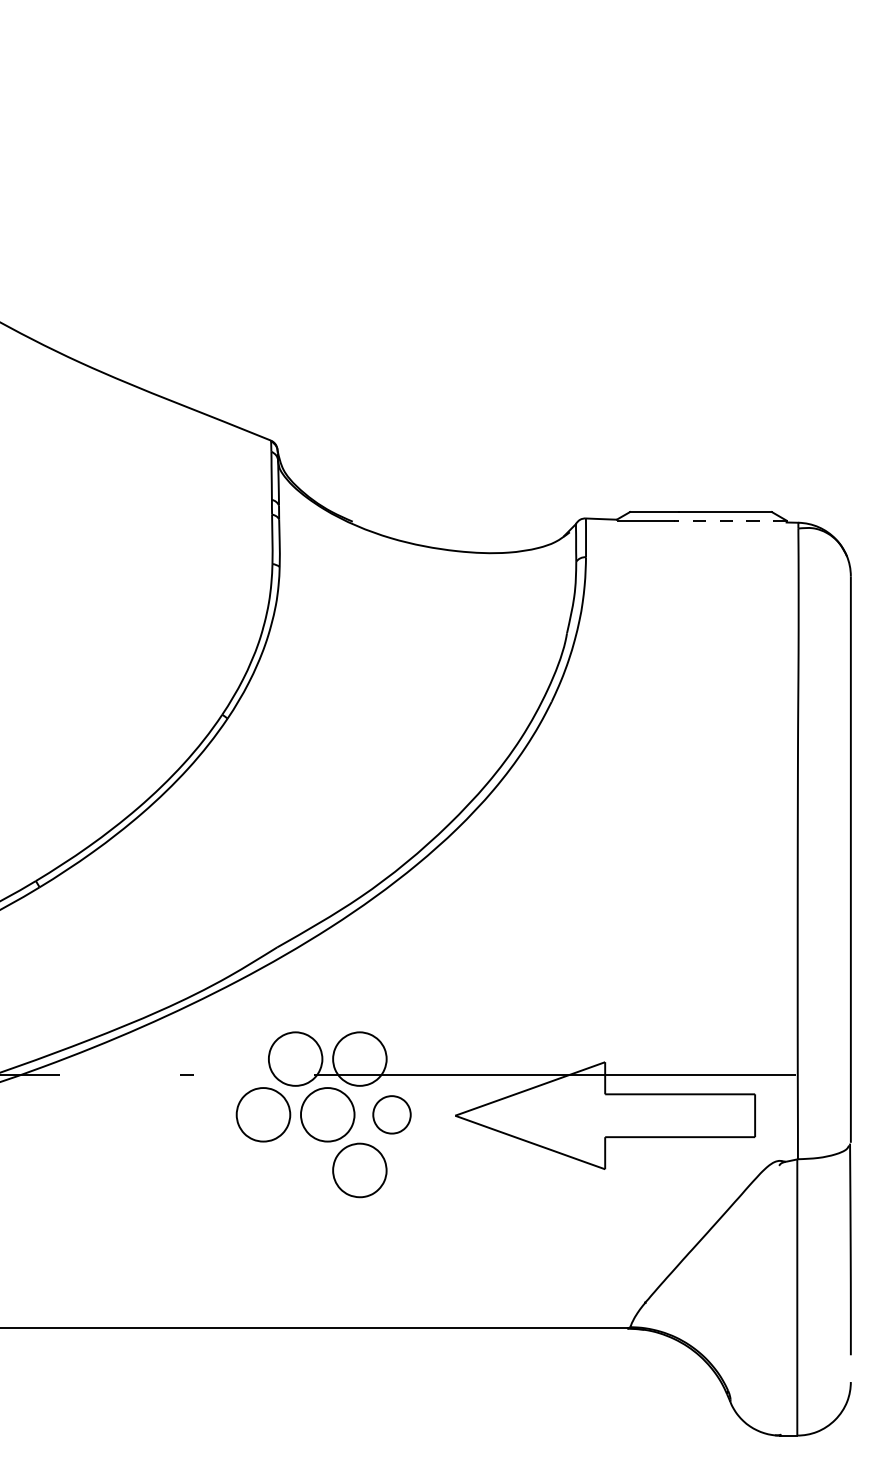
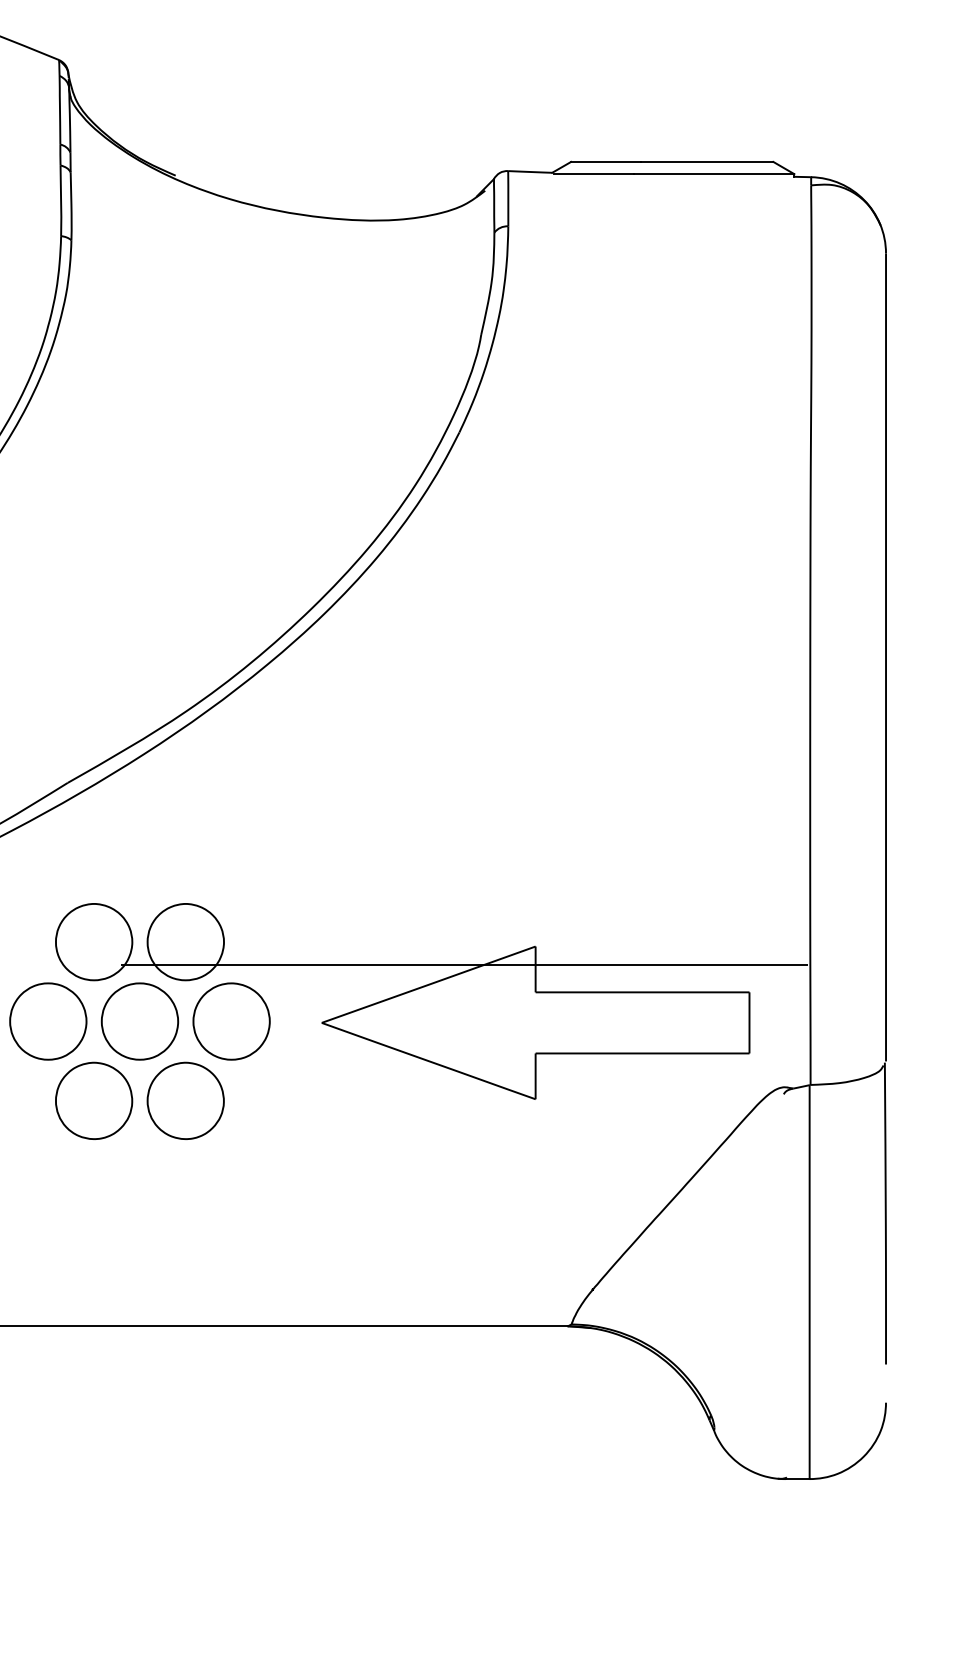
line: (729, 520) -> (712, 173), dashed -> solid
part: (391, 1114) -> (230, 1021), size x1.43
part: (295, 1170) -> (93, 1100), added

